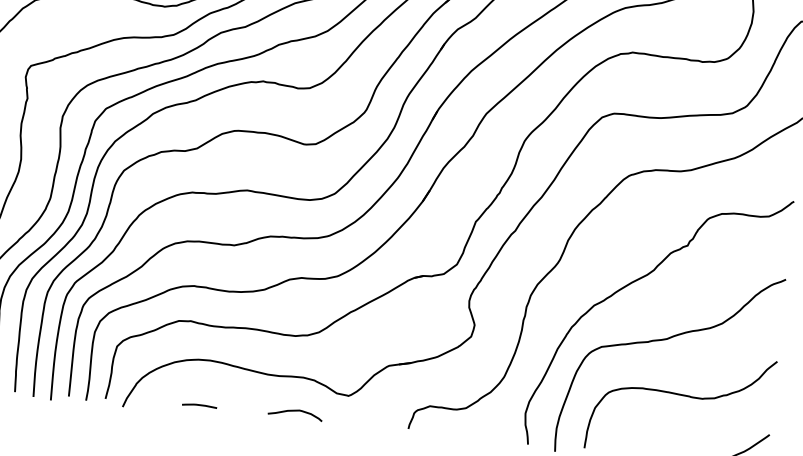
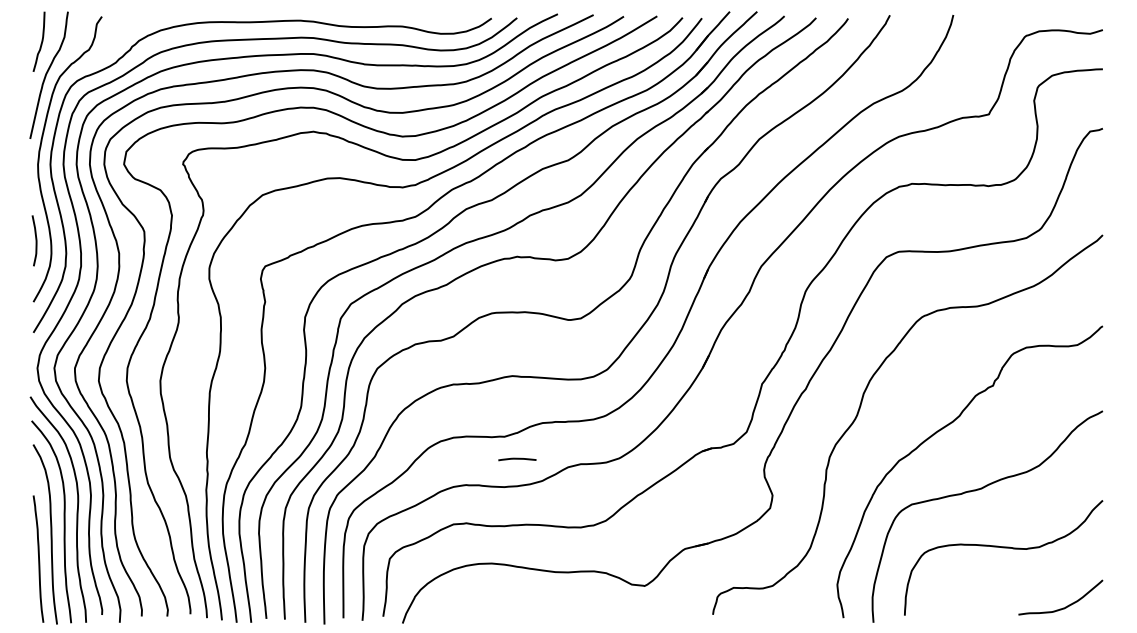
curve: (199, 405) -> (517, 459), moved
curve: (295, 411) -> (589, 608), removed

